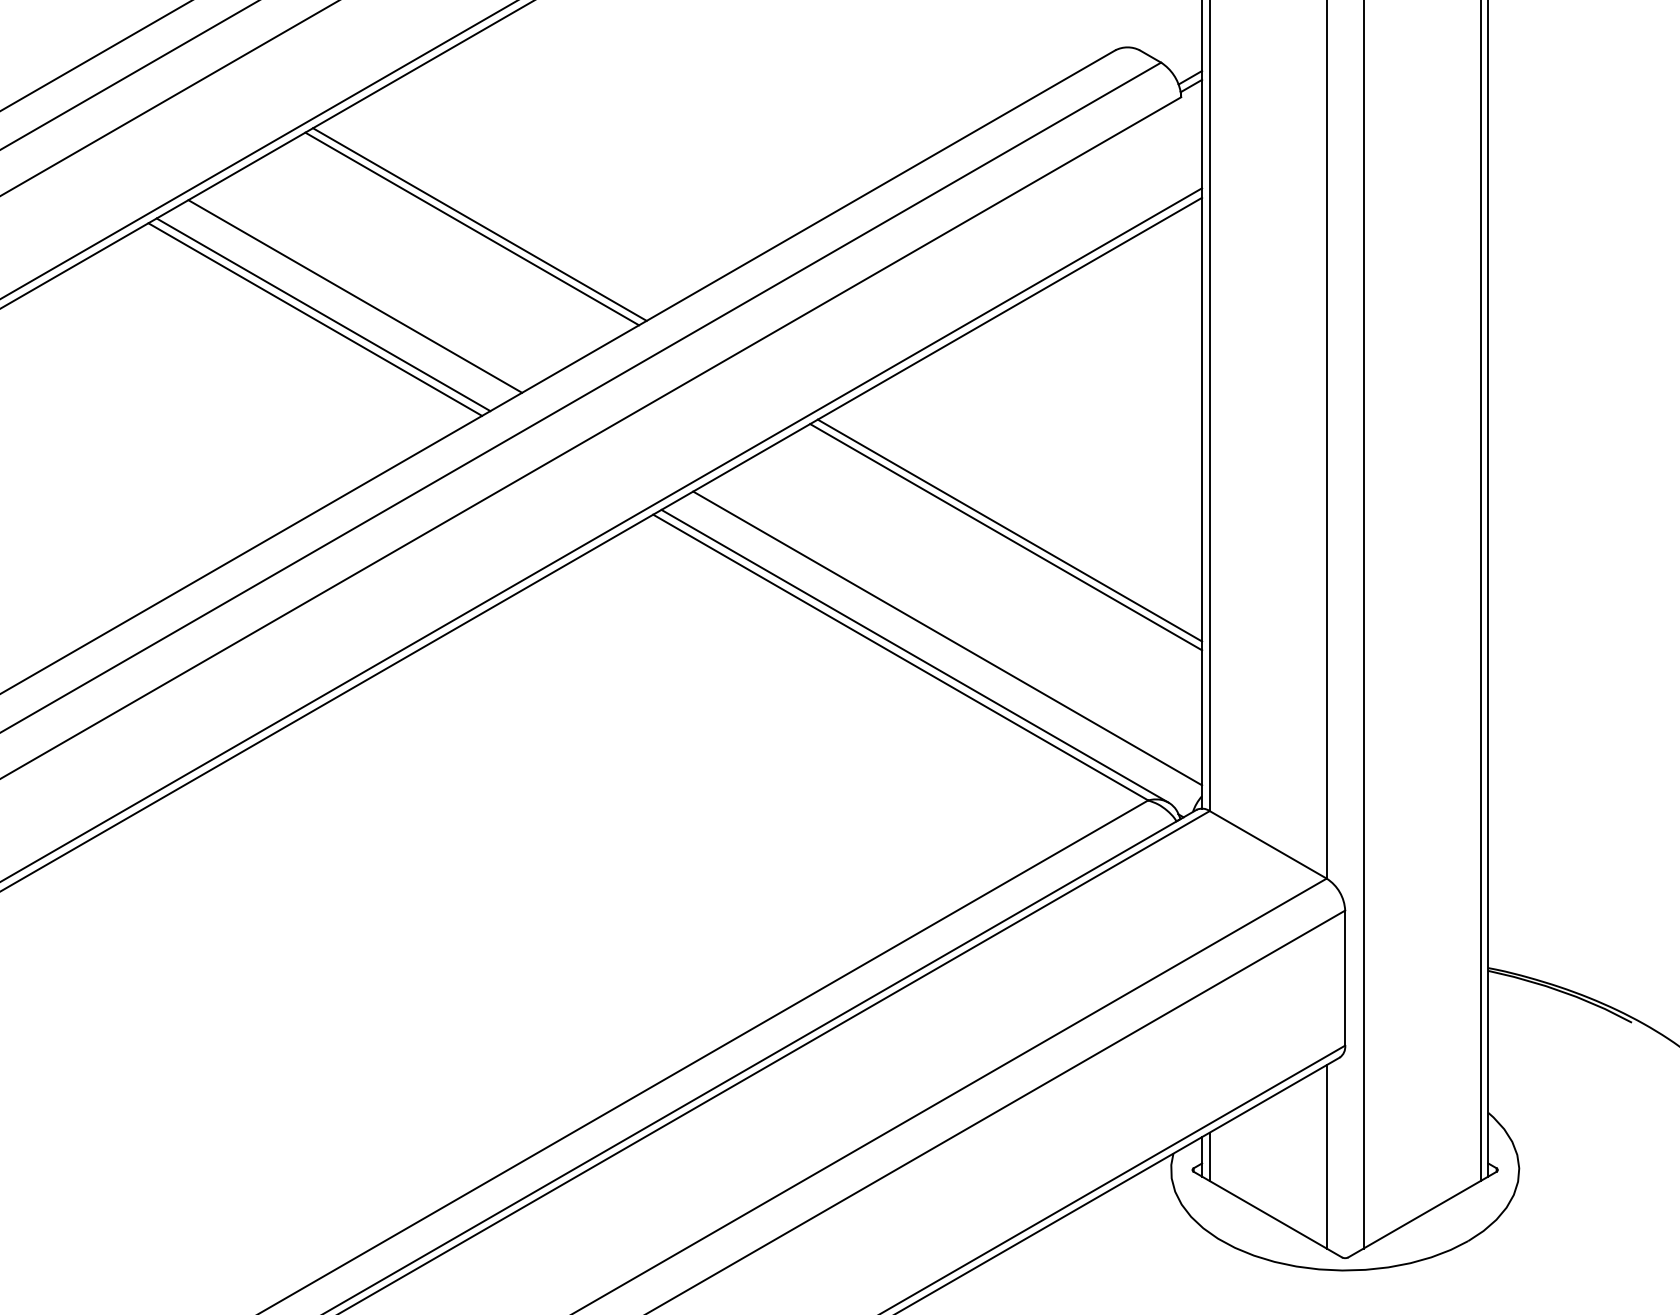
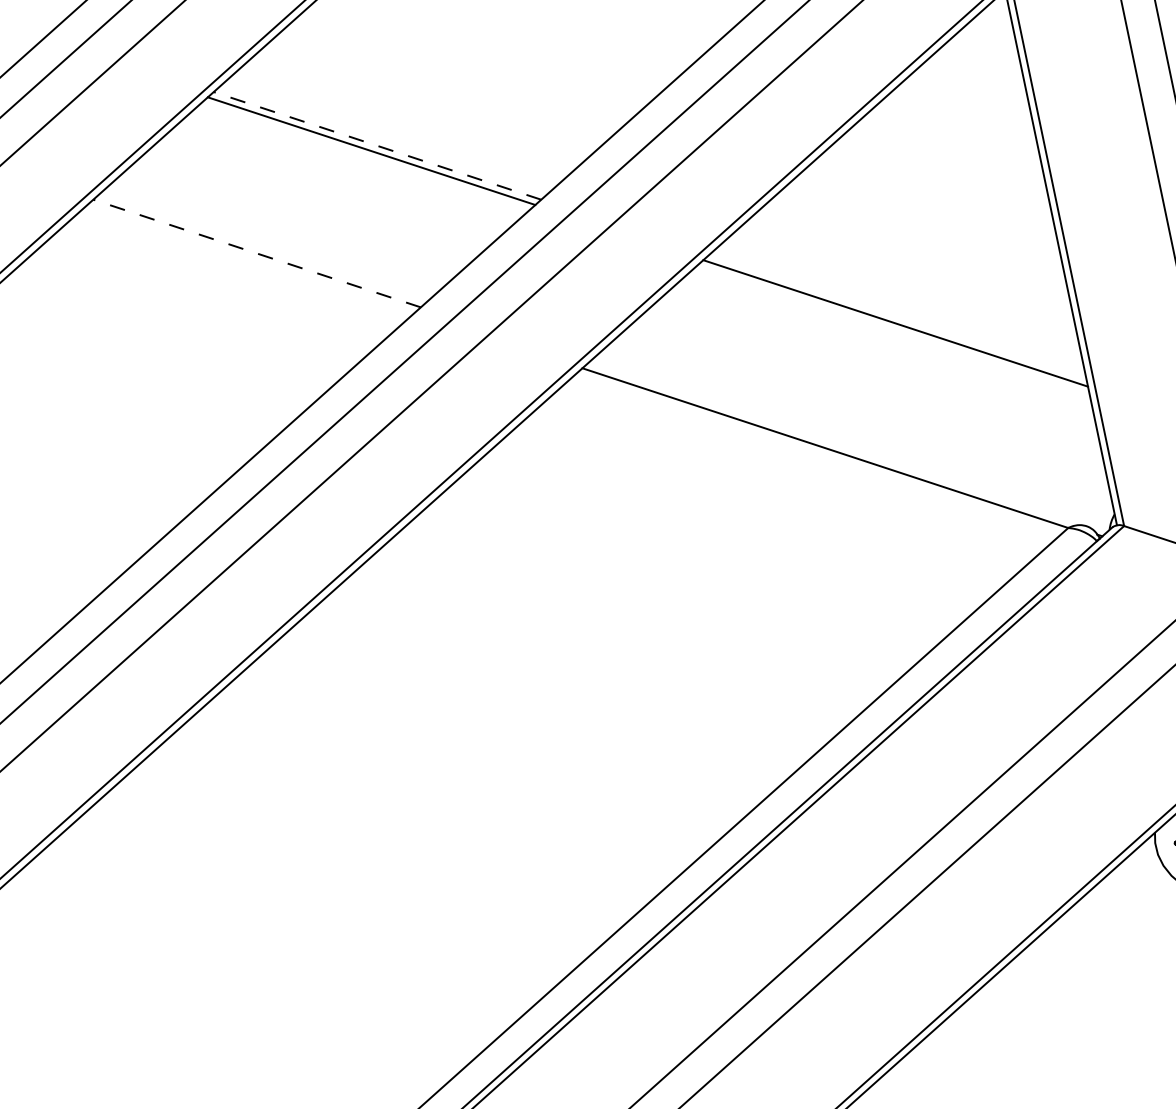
line: (479, 224) -> (377, 145), solid -> dashed
line: (355, 296) -> (281, 231), removed
line: (323, 314) -> (256, 253), solid -> dashed
line: (315, 319) -> (250, 259), removed
line: (1009, 530) -> (897, 316), removed
line: (947, 638) -> (862, 422), removed
line: (914, 655) -> (837, 443), removed

